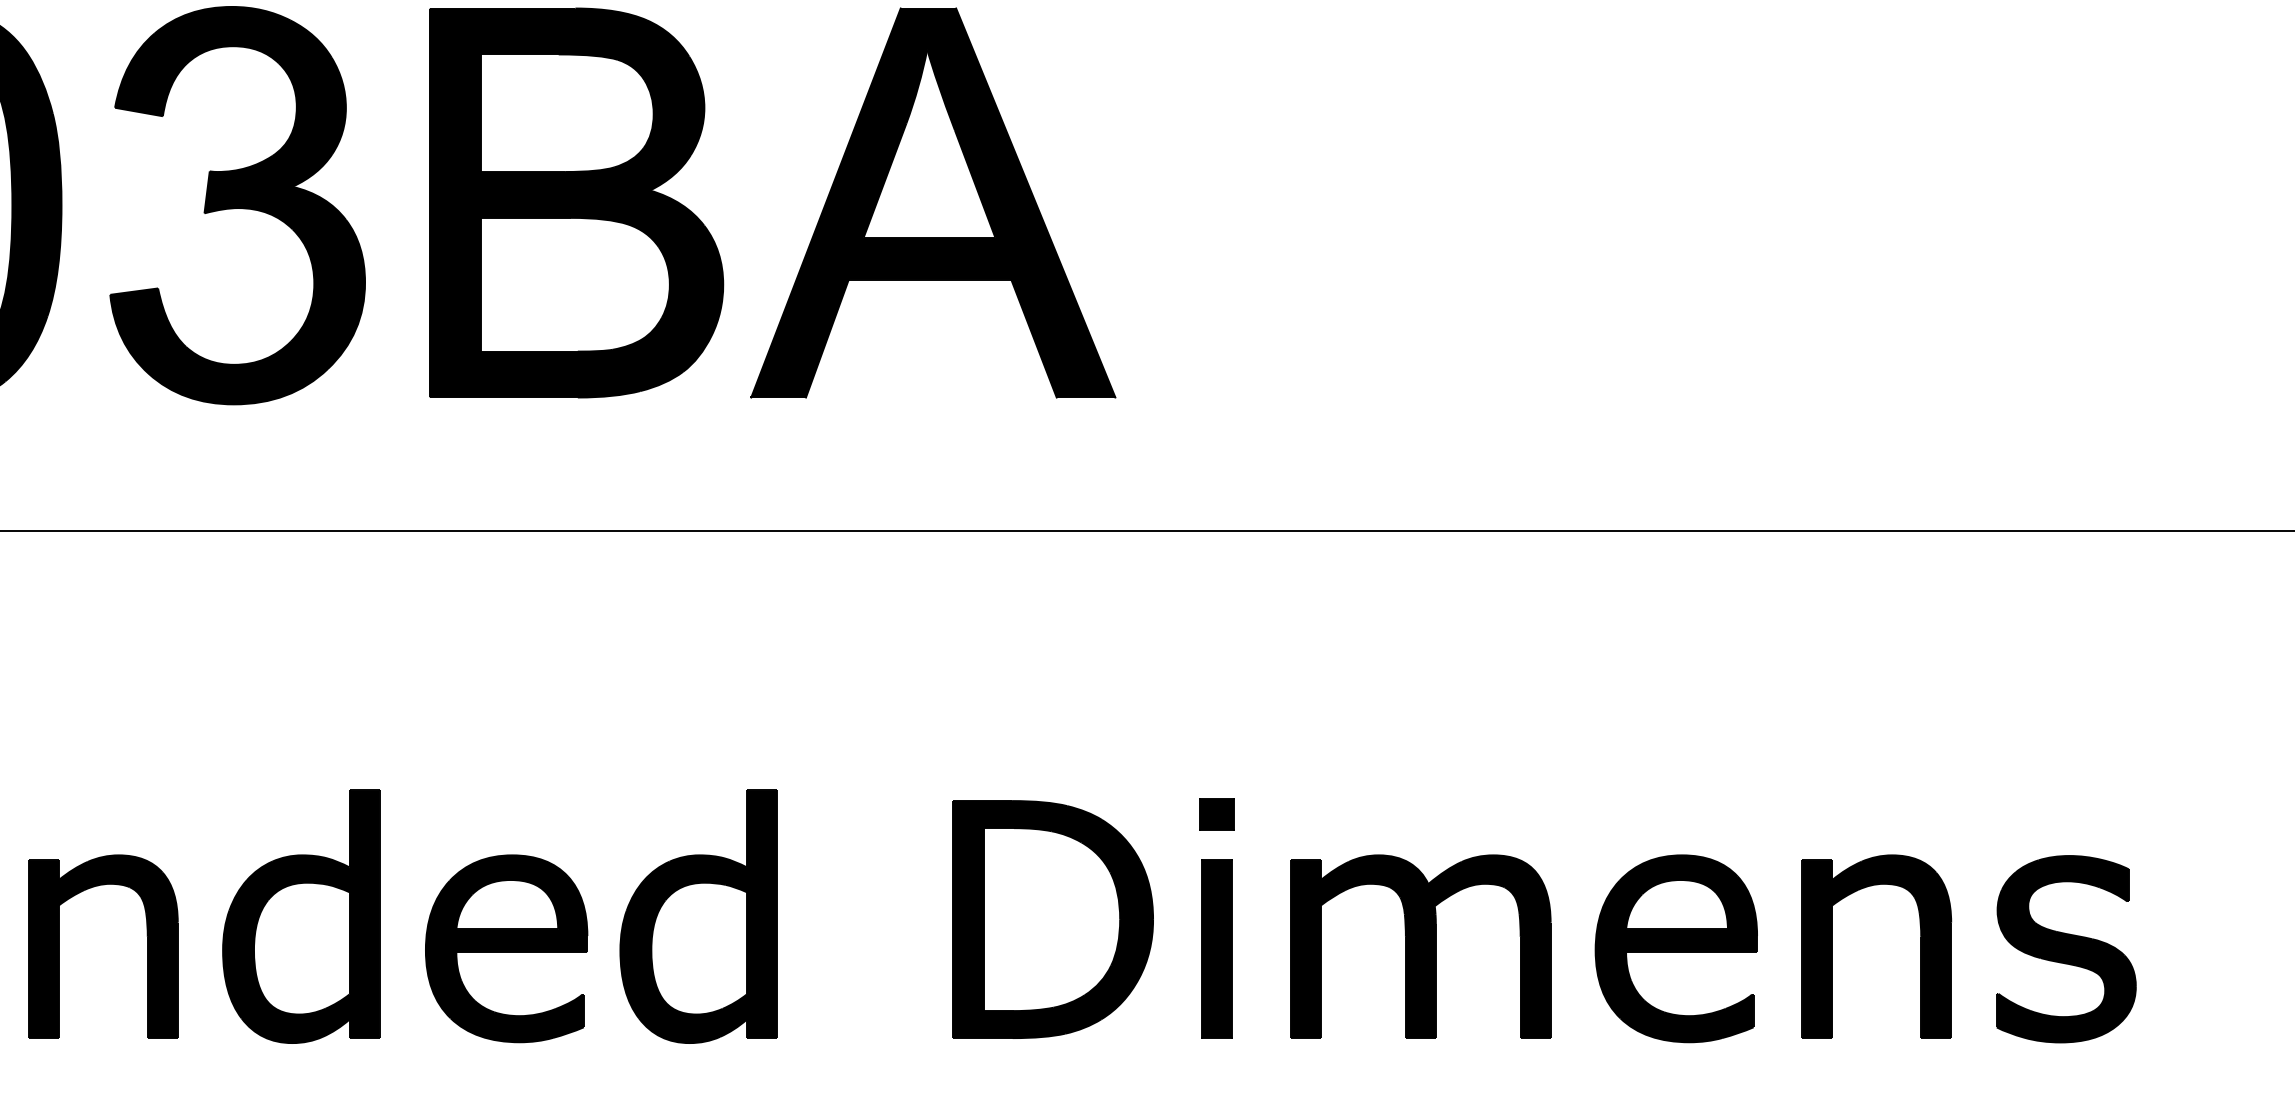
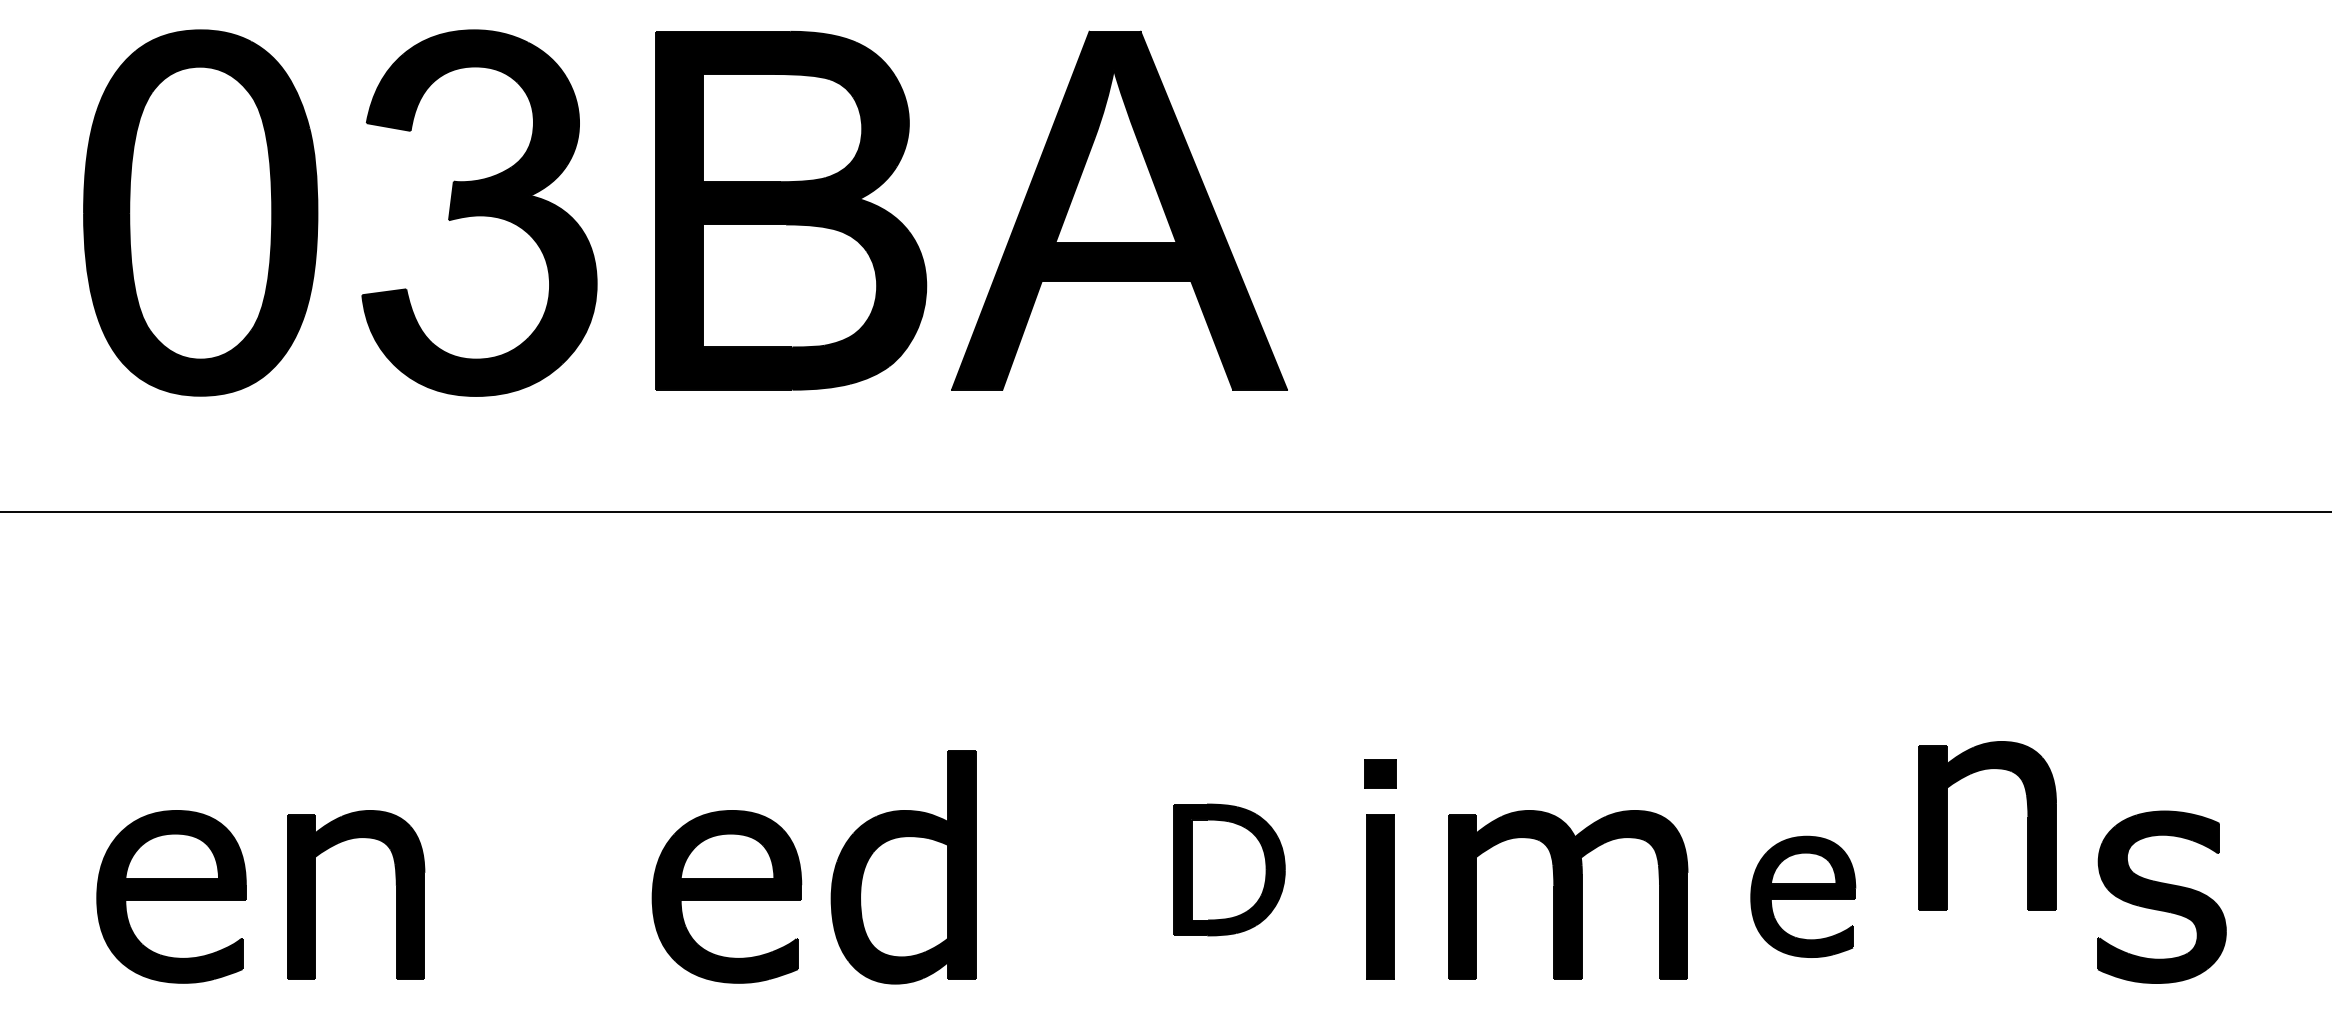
part: (300, 916) -> (537, 867), removed
part: (1052, 919) -> (1229, 869), size x0.6
part: (1833, 946) -> (1947, 825), moved
part: (1676, 948) -> (1803, 896), size x0.7

